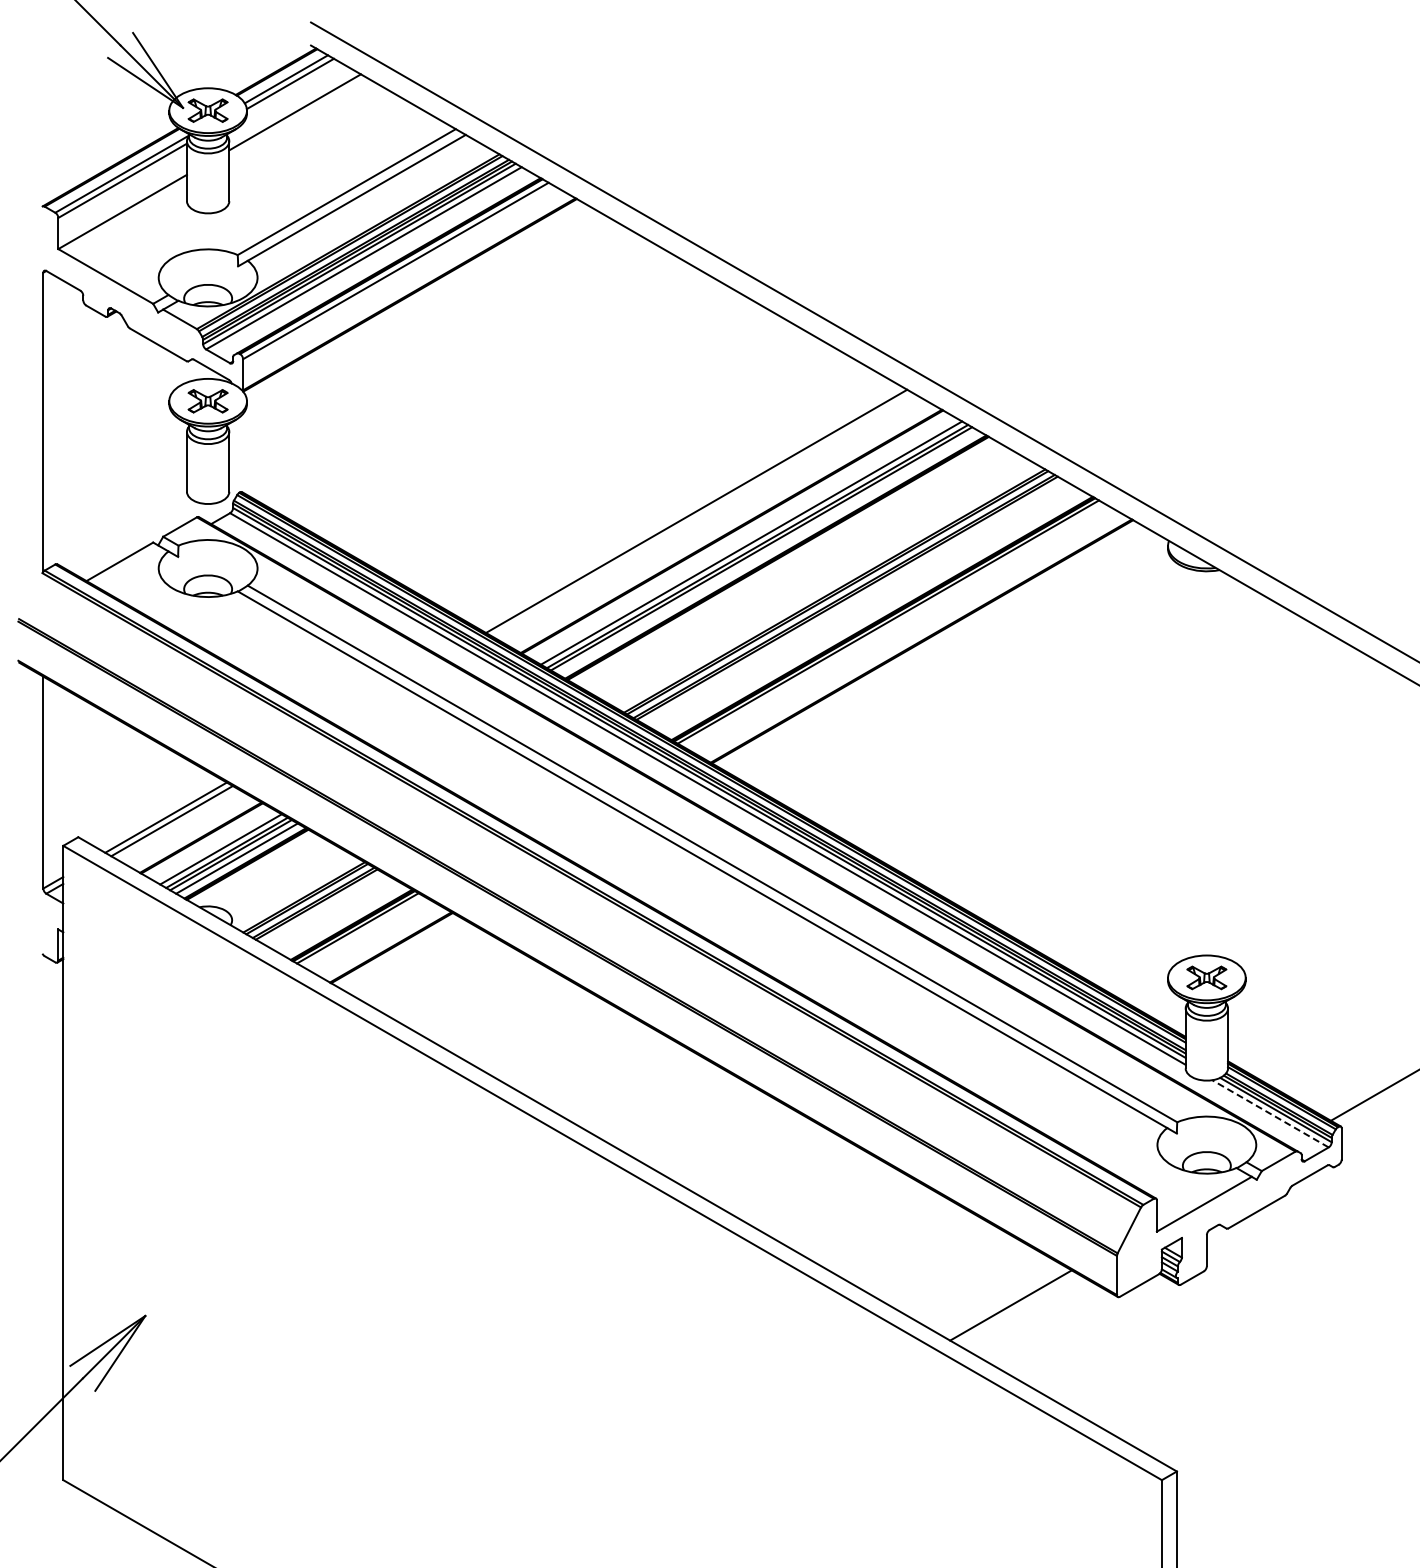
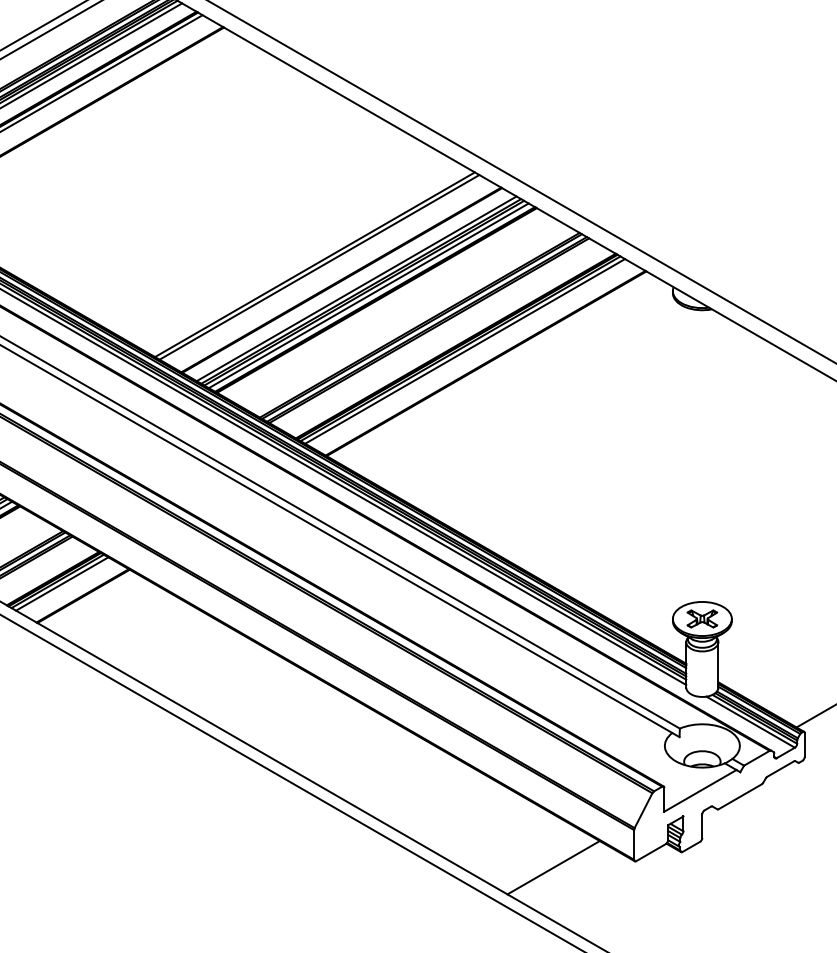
line: (702, 514) -> (319, 267), added
line: (767, 551) -> (368, 295), added
line: (894, 625) -> (465, 351), added
line: (363, 931) -> (62, 583), added
line: (1270, 1113) -> (750, 721), dashed -> solid

